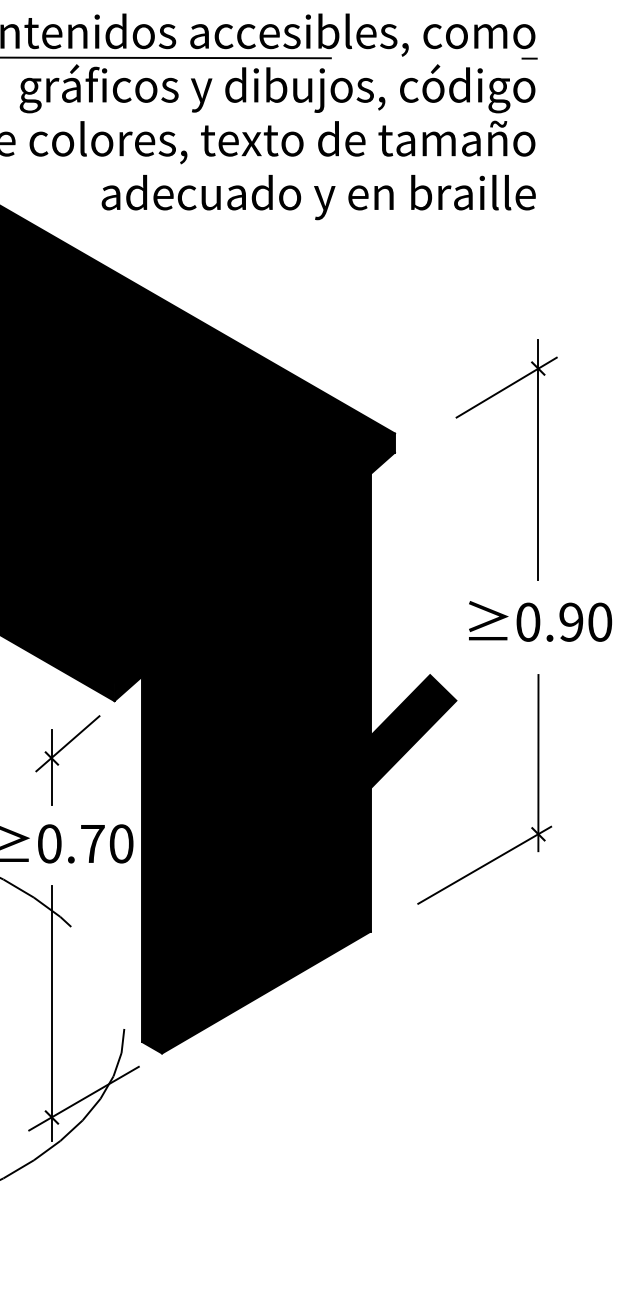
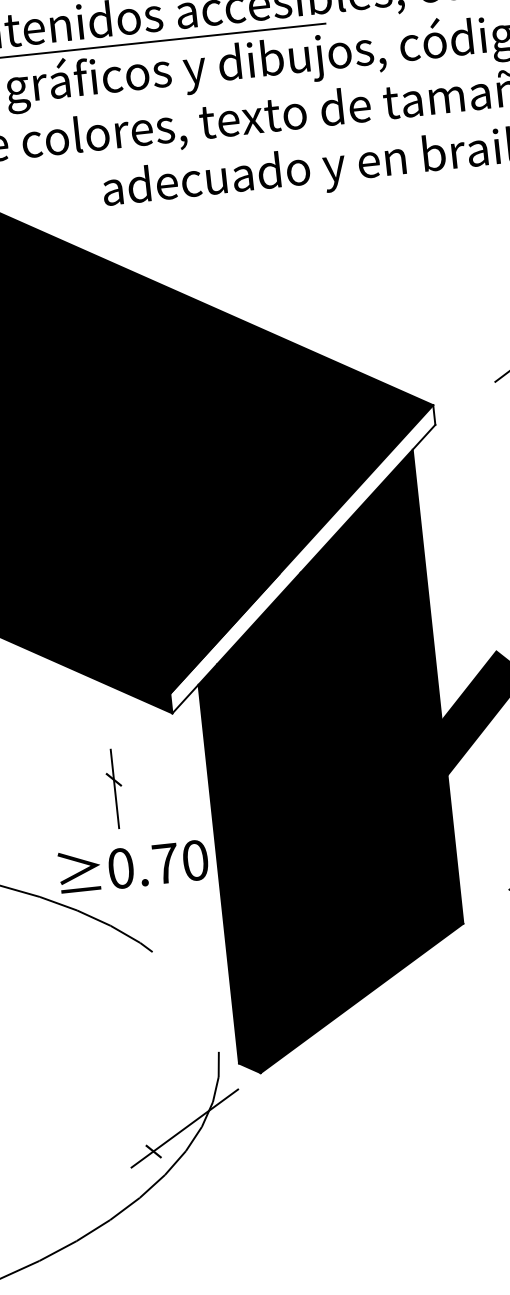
fill: (254, 567) -> (302, 559), removed
line: (67, 743) -> (128, 762), removed
line: (51, 1013) -> (141, 1043), removed

